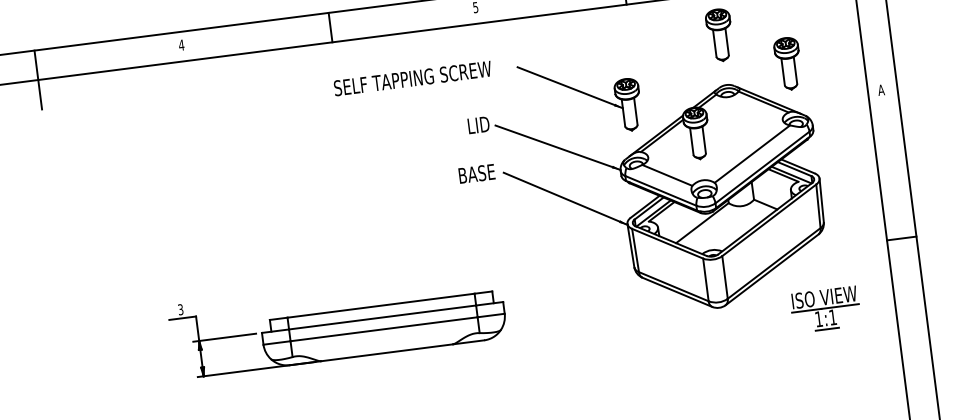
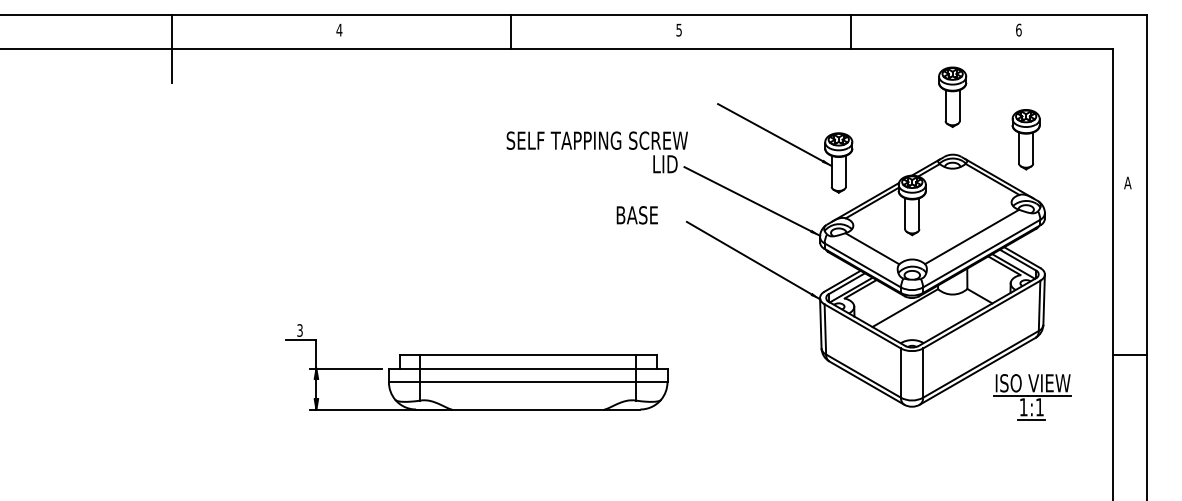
text: (412, 78) -> (596, 140), moved
text: (476, 174) -> (636, 215), moved
part: (825, 309) -> (1032, 397), moved

